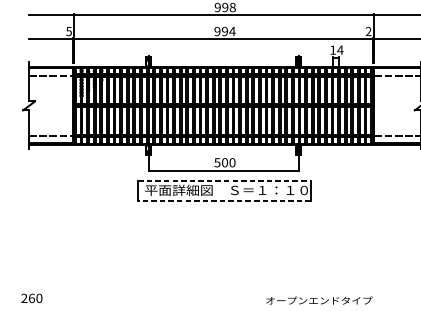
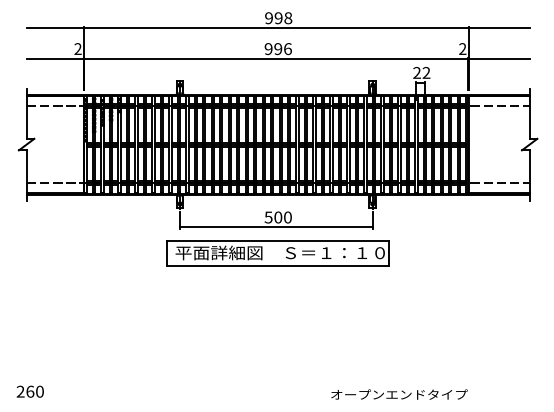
text: (68, 31) -> (77, 49), 5 -> 2
text: (232, 31) -> (287, 49), 994 -> 996
text: (336, 49) -> (421, 72), 14 -> 22
line: (224, 180) -> (277, 240), dashed -> solid
line: (224, 200) -> (277, 266), dashed -> solid

